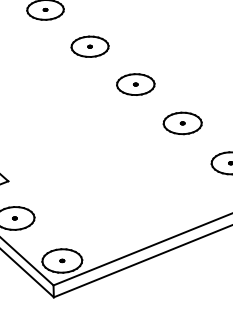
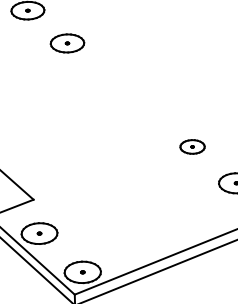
part: (89, 46) -> (107, 76), removed
part: (135, 84) -> (149, 111), removed
part: (182, 122) -> (192, 146), size x0.7

